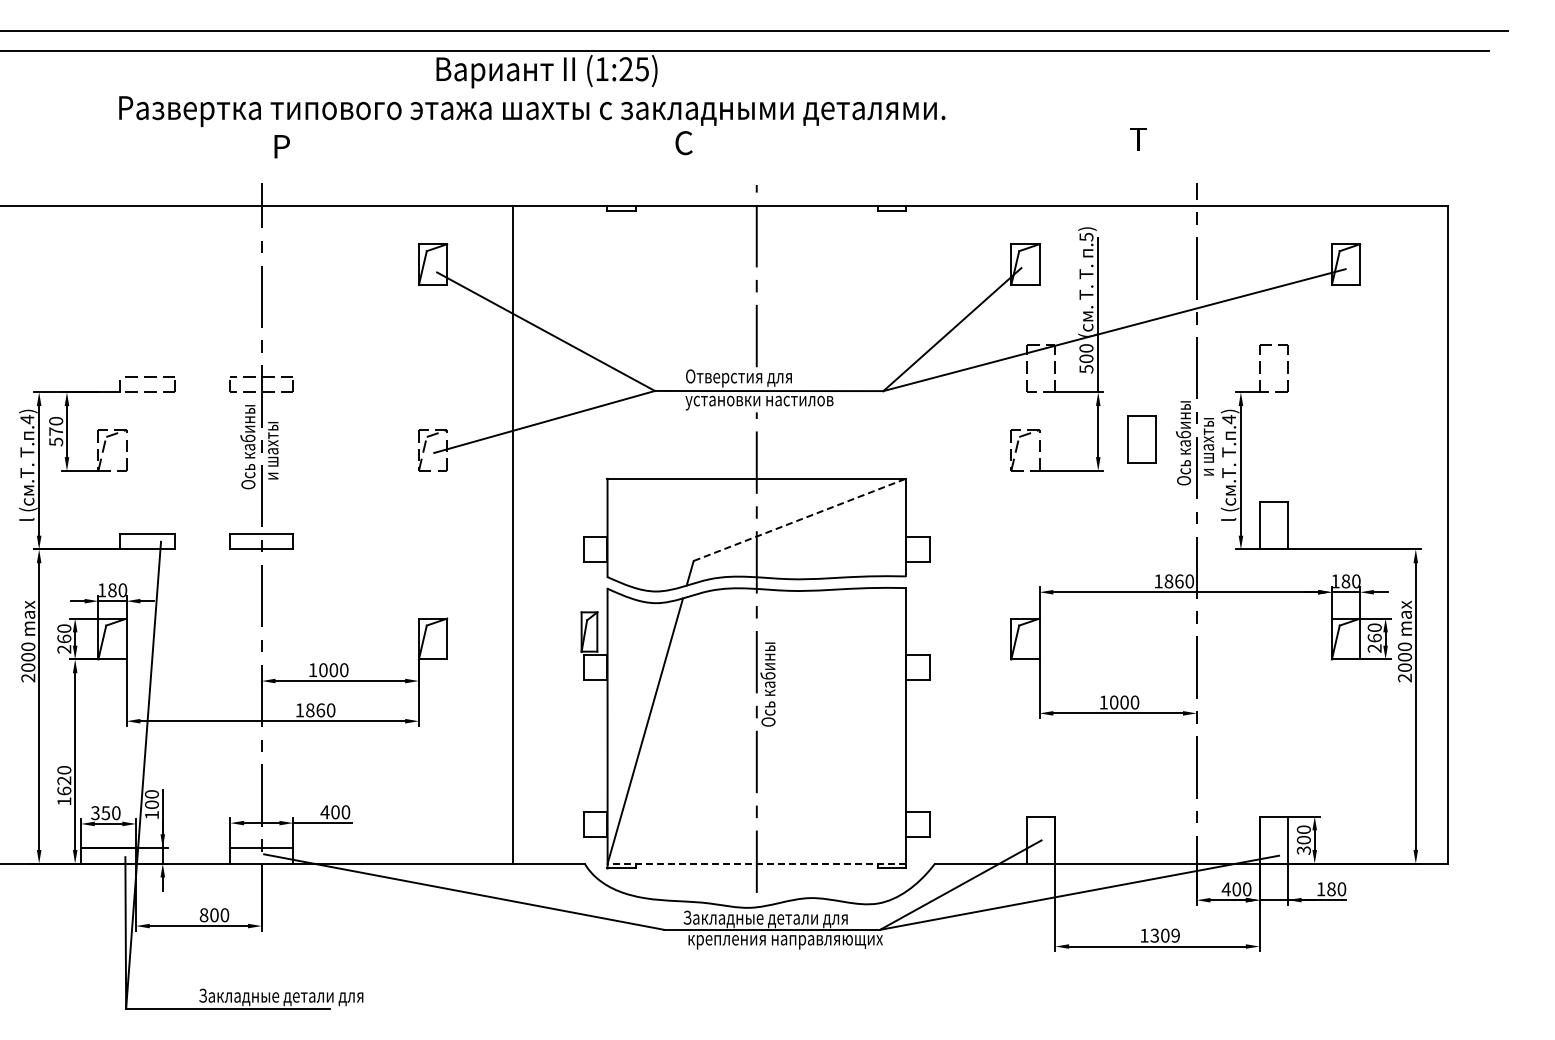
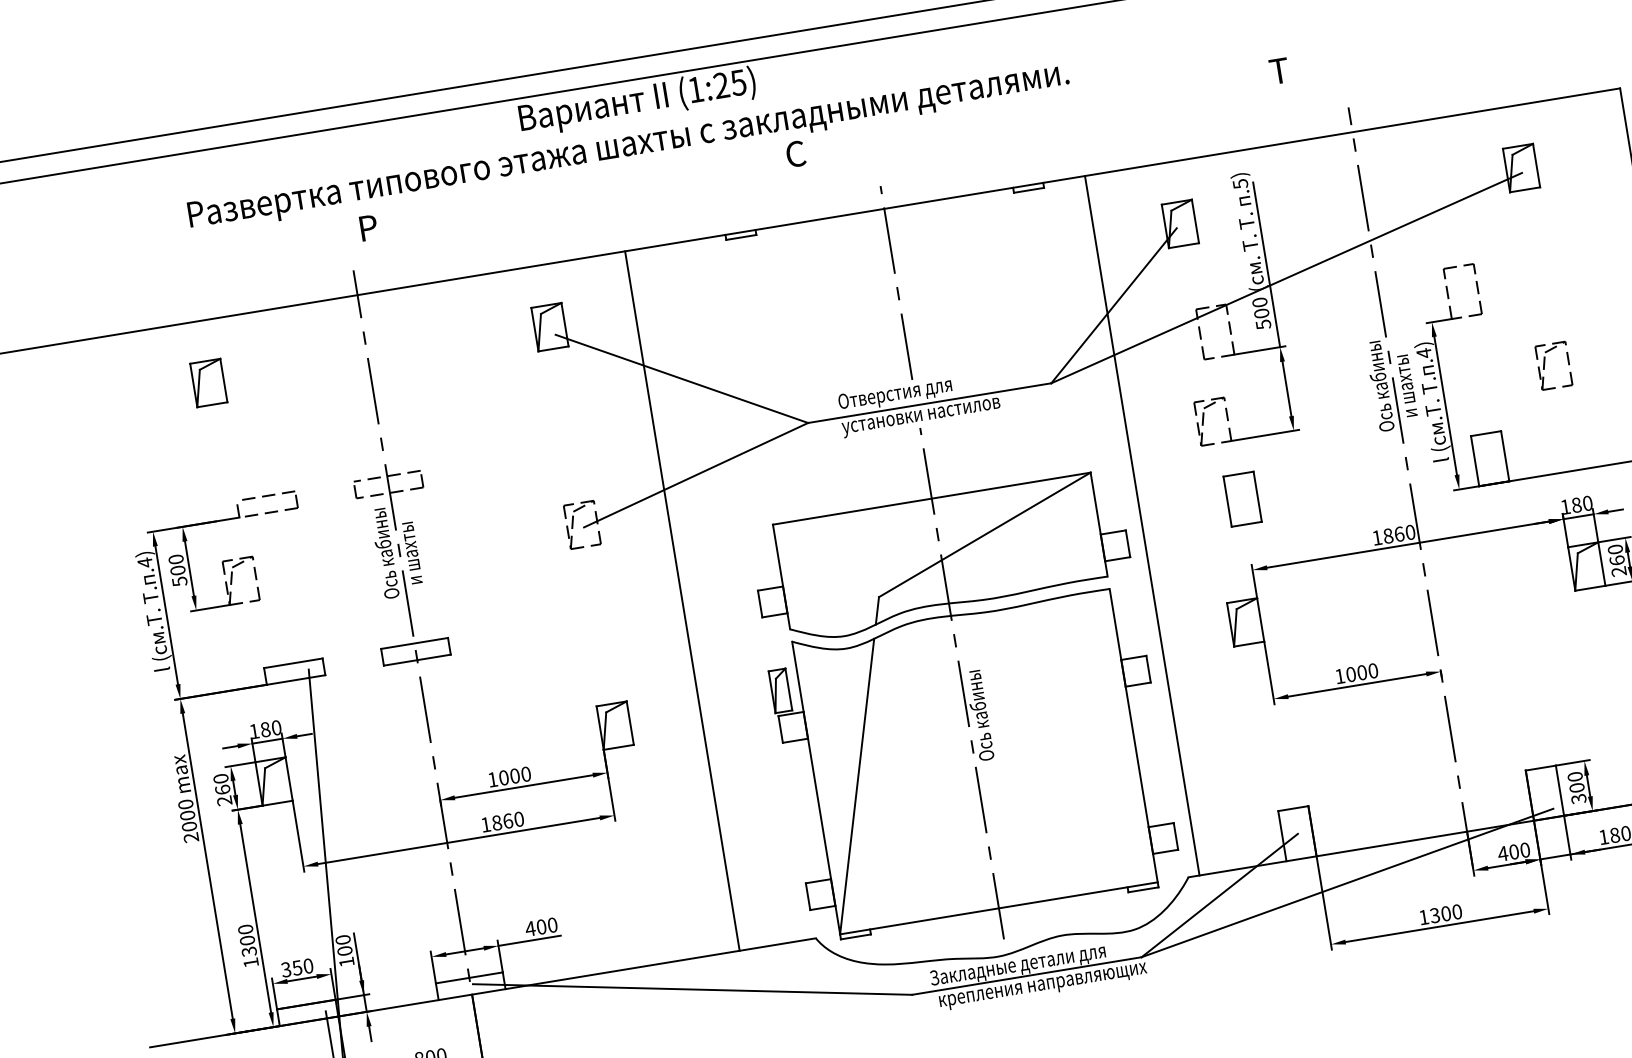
part: (112, 264) -> (208, 382), added
text: (56, 431) -> (178, 570), 570 -> 500
part: (1141, 439) -> (1241, 498), moved
part: (1338, 447) -> (1545, 364), added
line: (799, 519) -> (984, 534), dashed -> solid
line: (945, 534) -> (1142, 525), added
text: (64, 785) -> (248, 945), 1620 -> 1300
line: (756, 863) -> (998, 908), dashed -> solid
text: (1175, 935) -> (1457, 911), 1309 -> 1300

